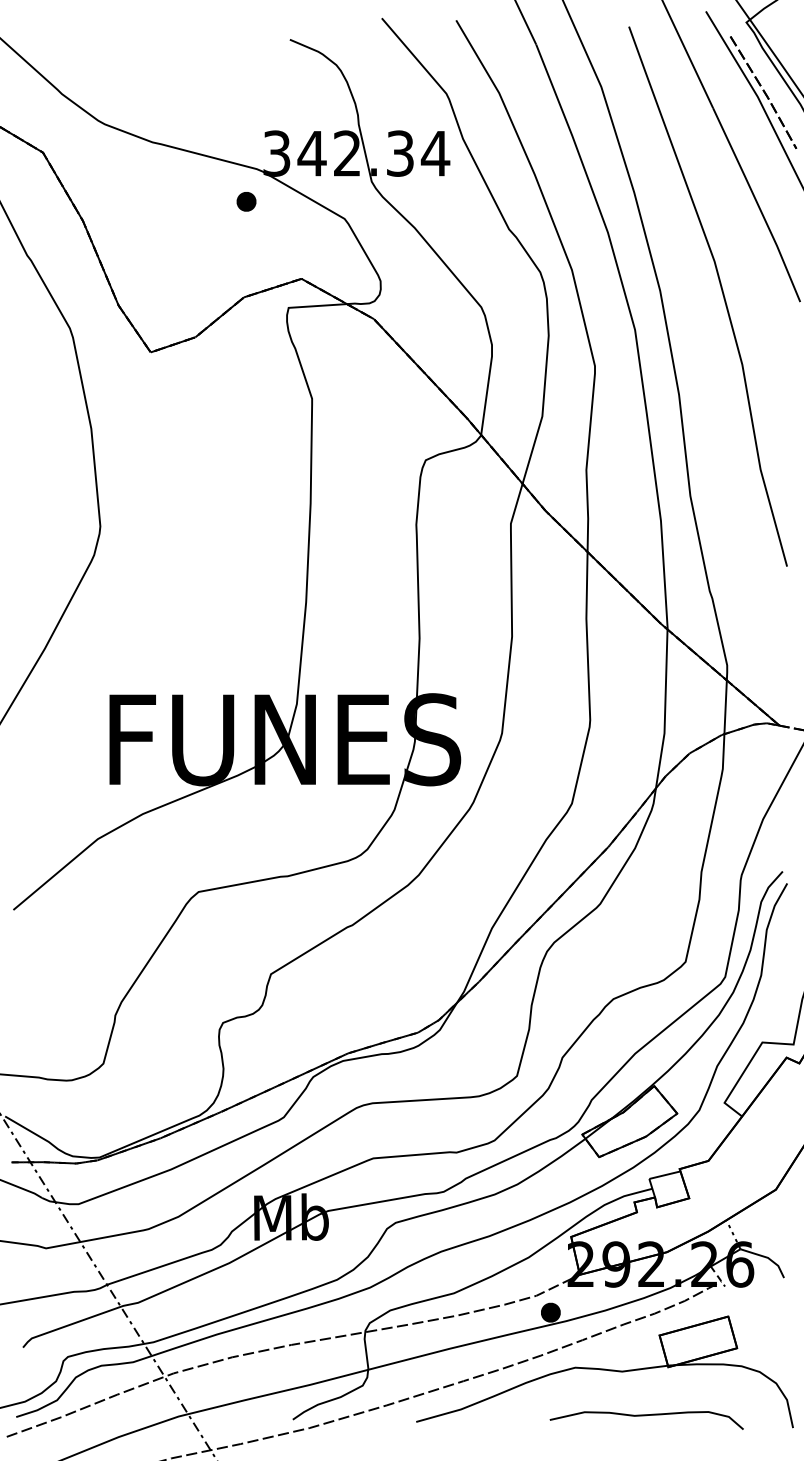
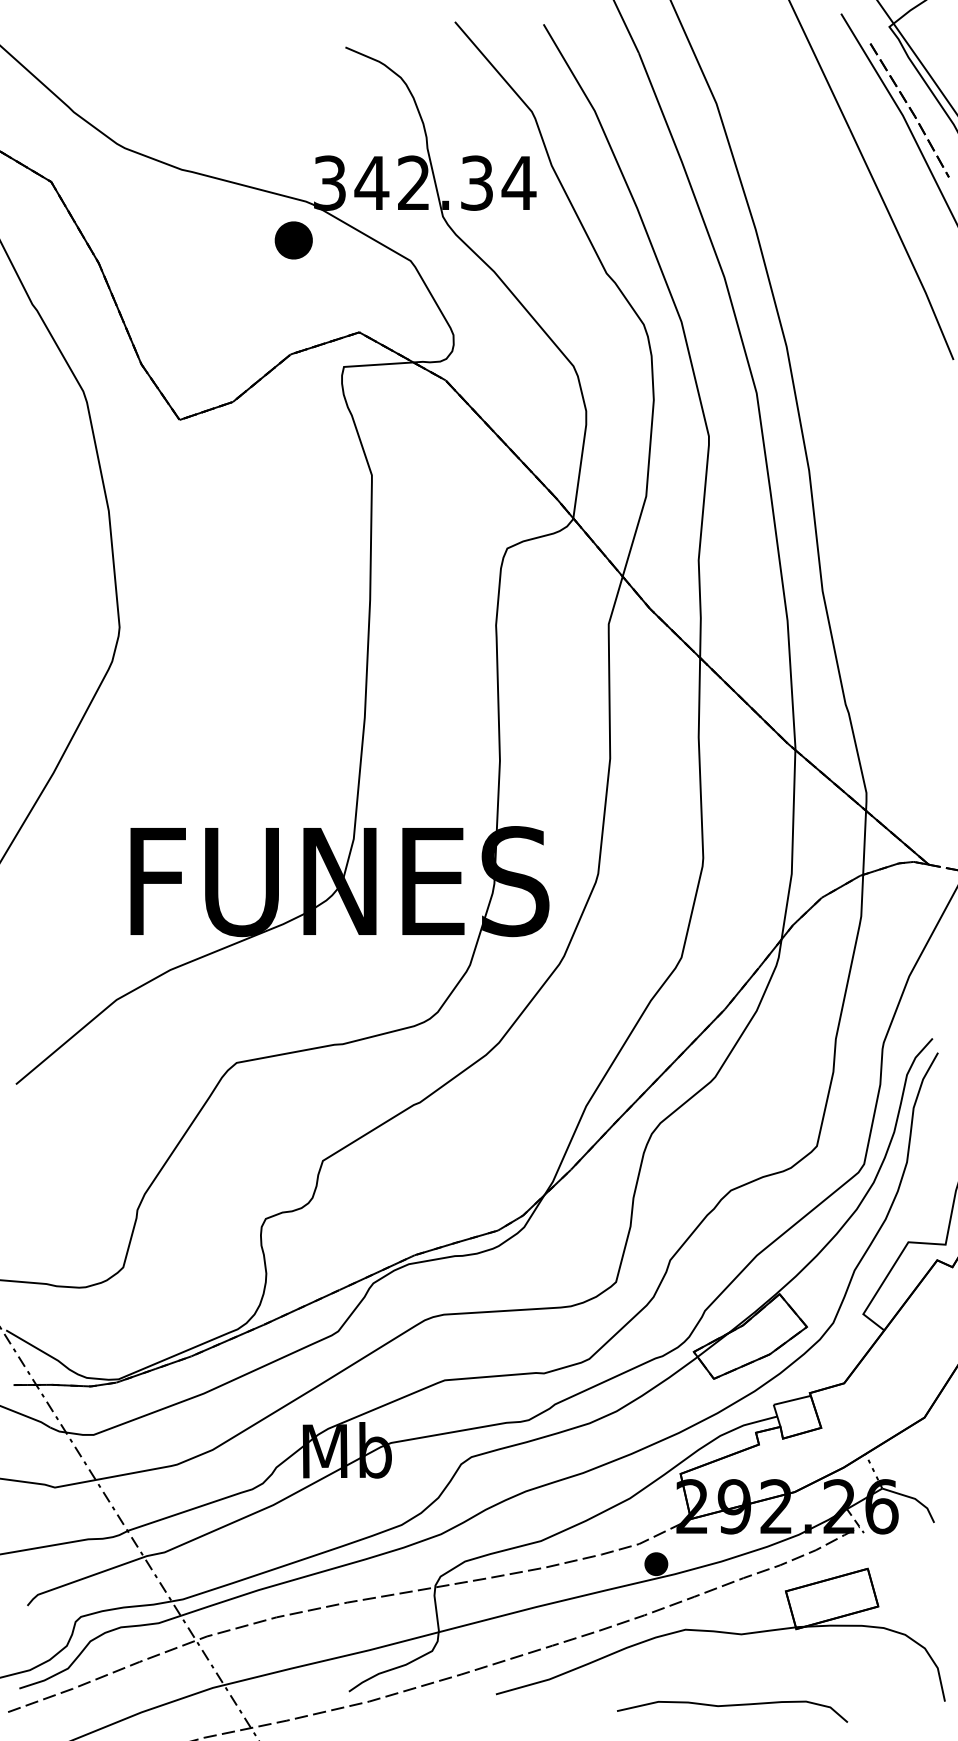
part: (246, 201) -> (293, 240), size x1.6
curve: (721, 291) -> (859, 347), removed
curve: (646, 1416) -> (732, 1706), moved

